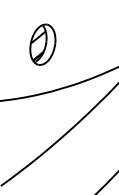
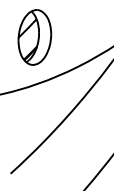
part: (42, 44) -> (34, 37), size x1.43

